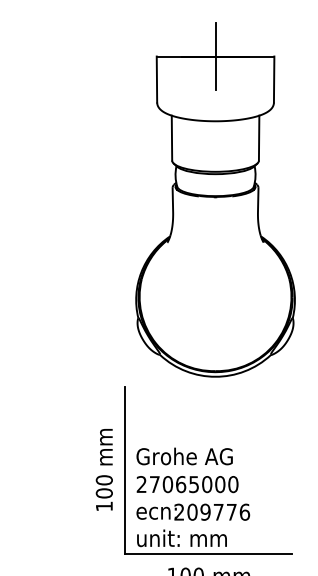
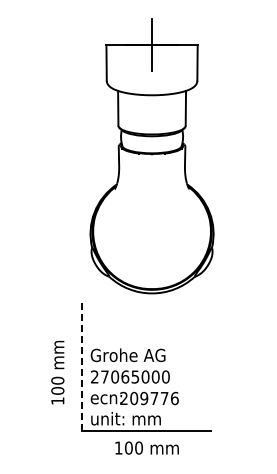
text: (103, 469) -> (57, 372), moved
line: (125, 470) -> (82, 366), solid -> dashed

